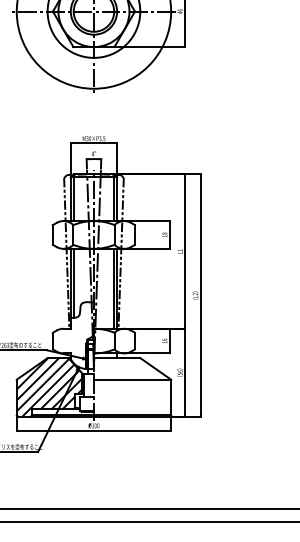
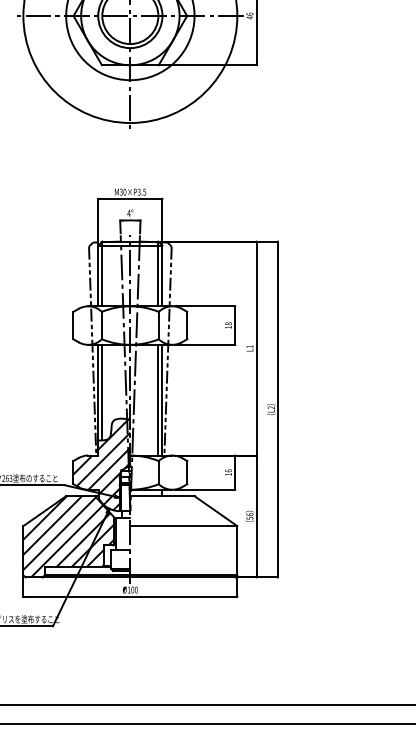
hatch: (72, 335) -> (100, 464), added

